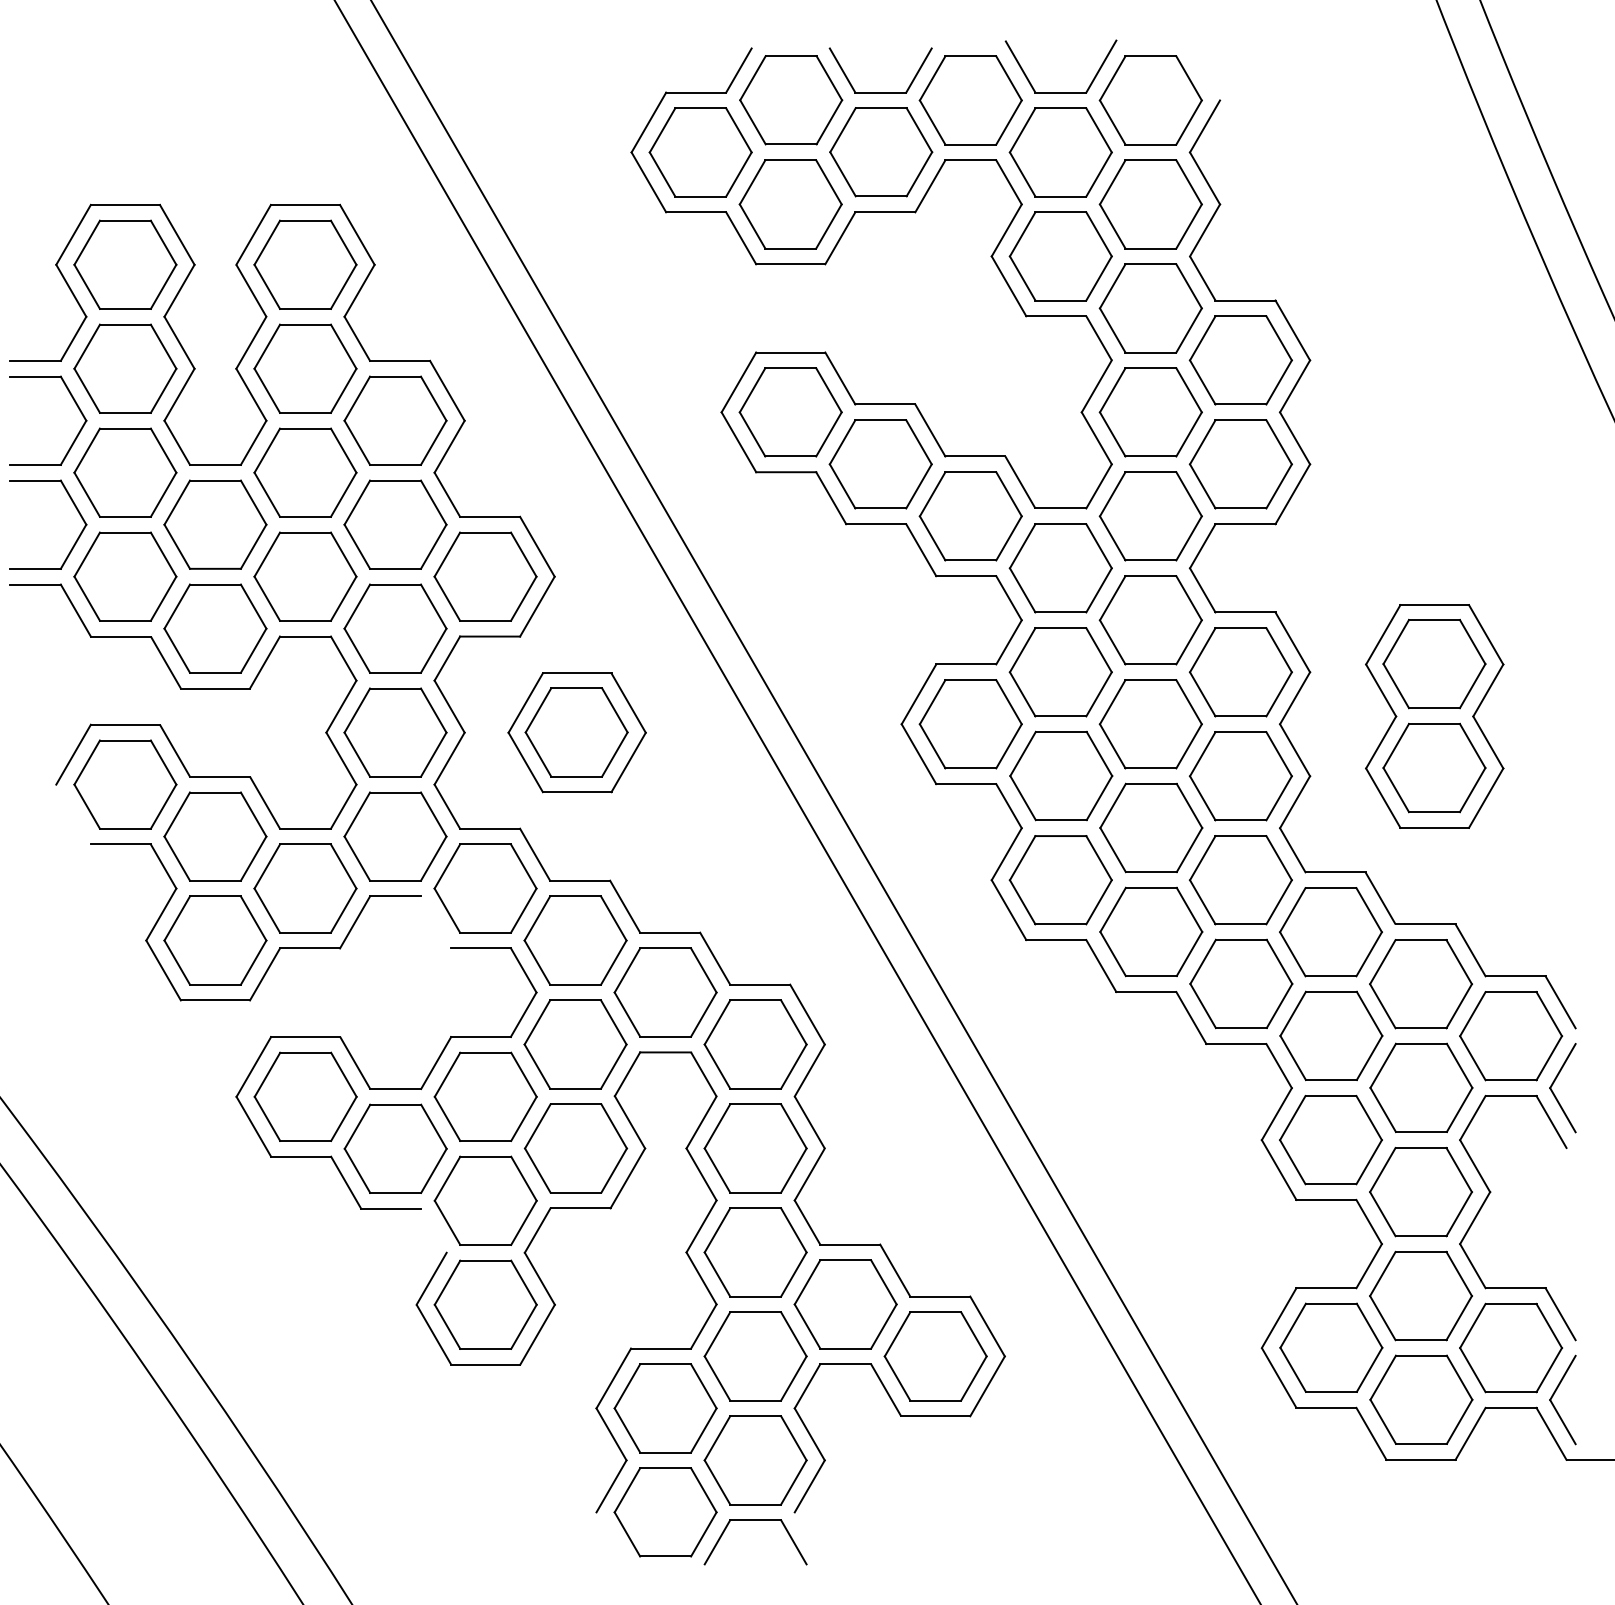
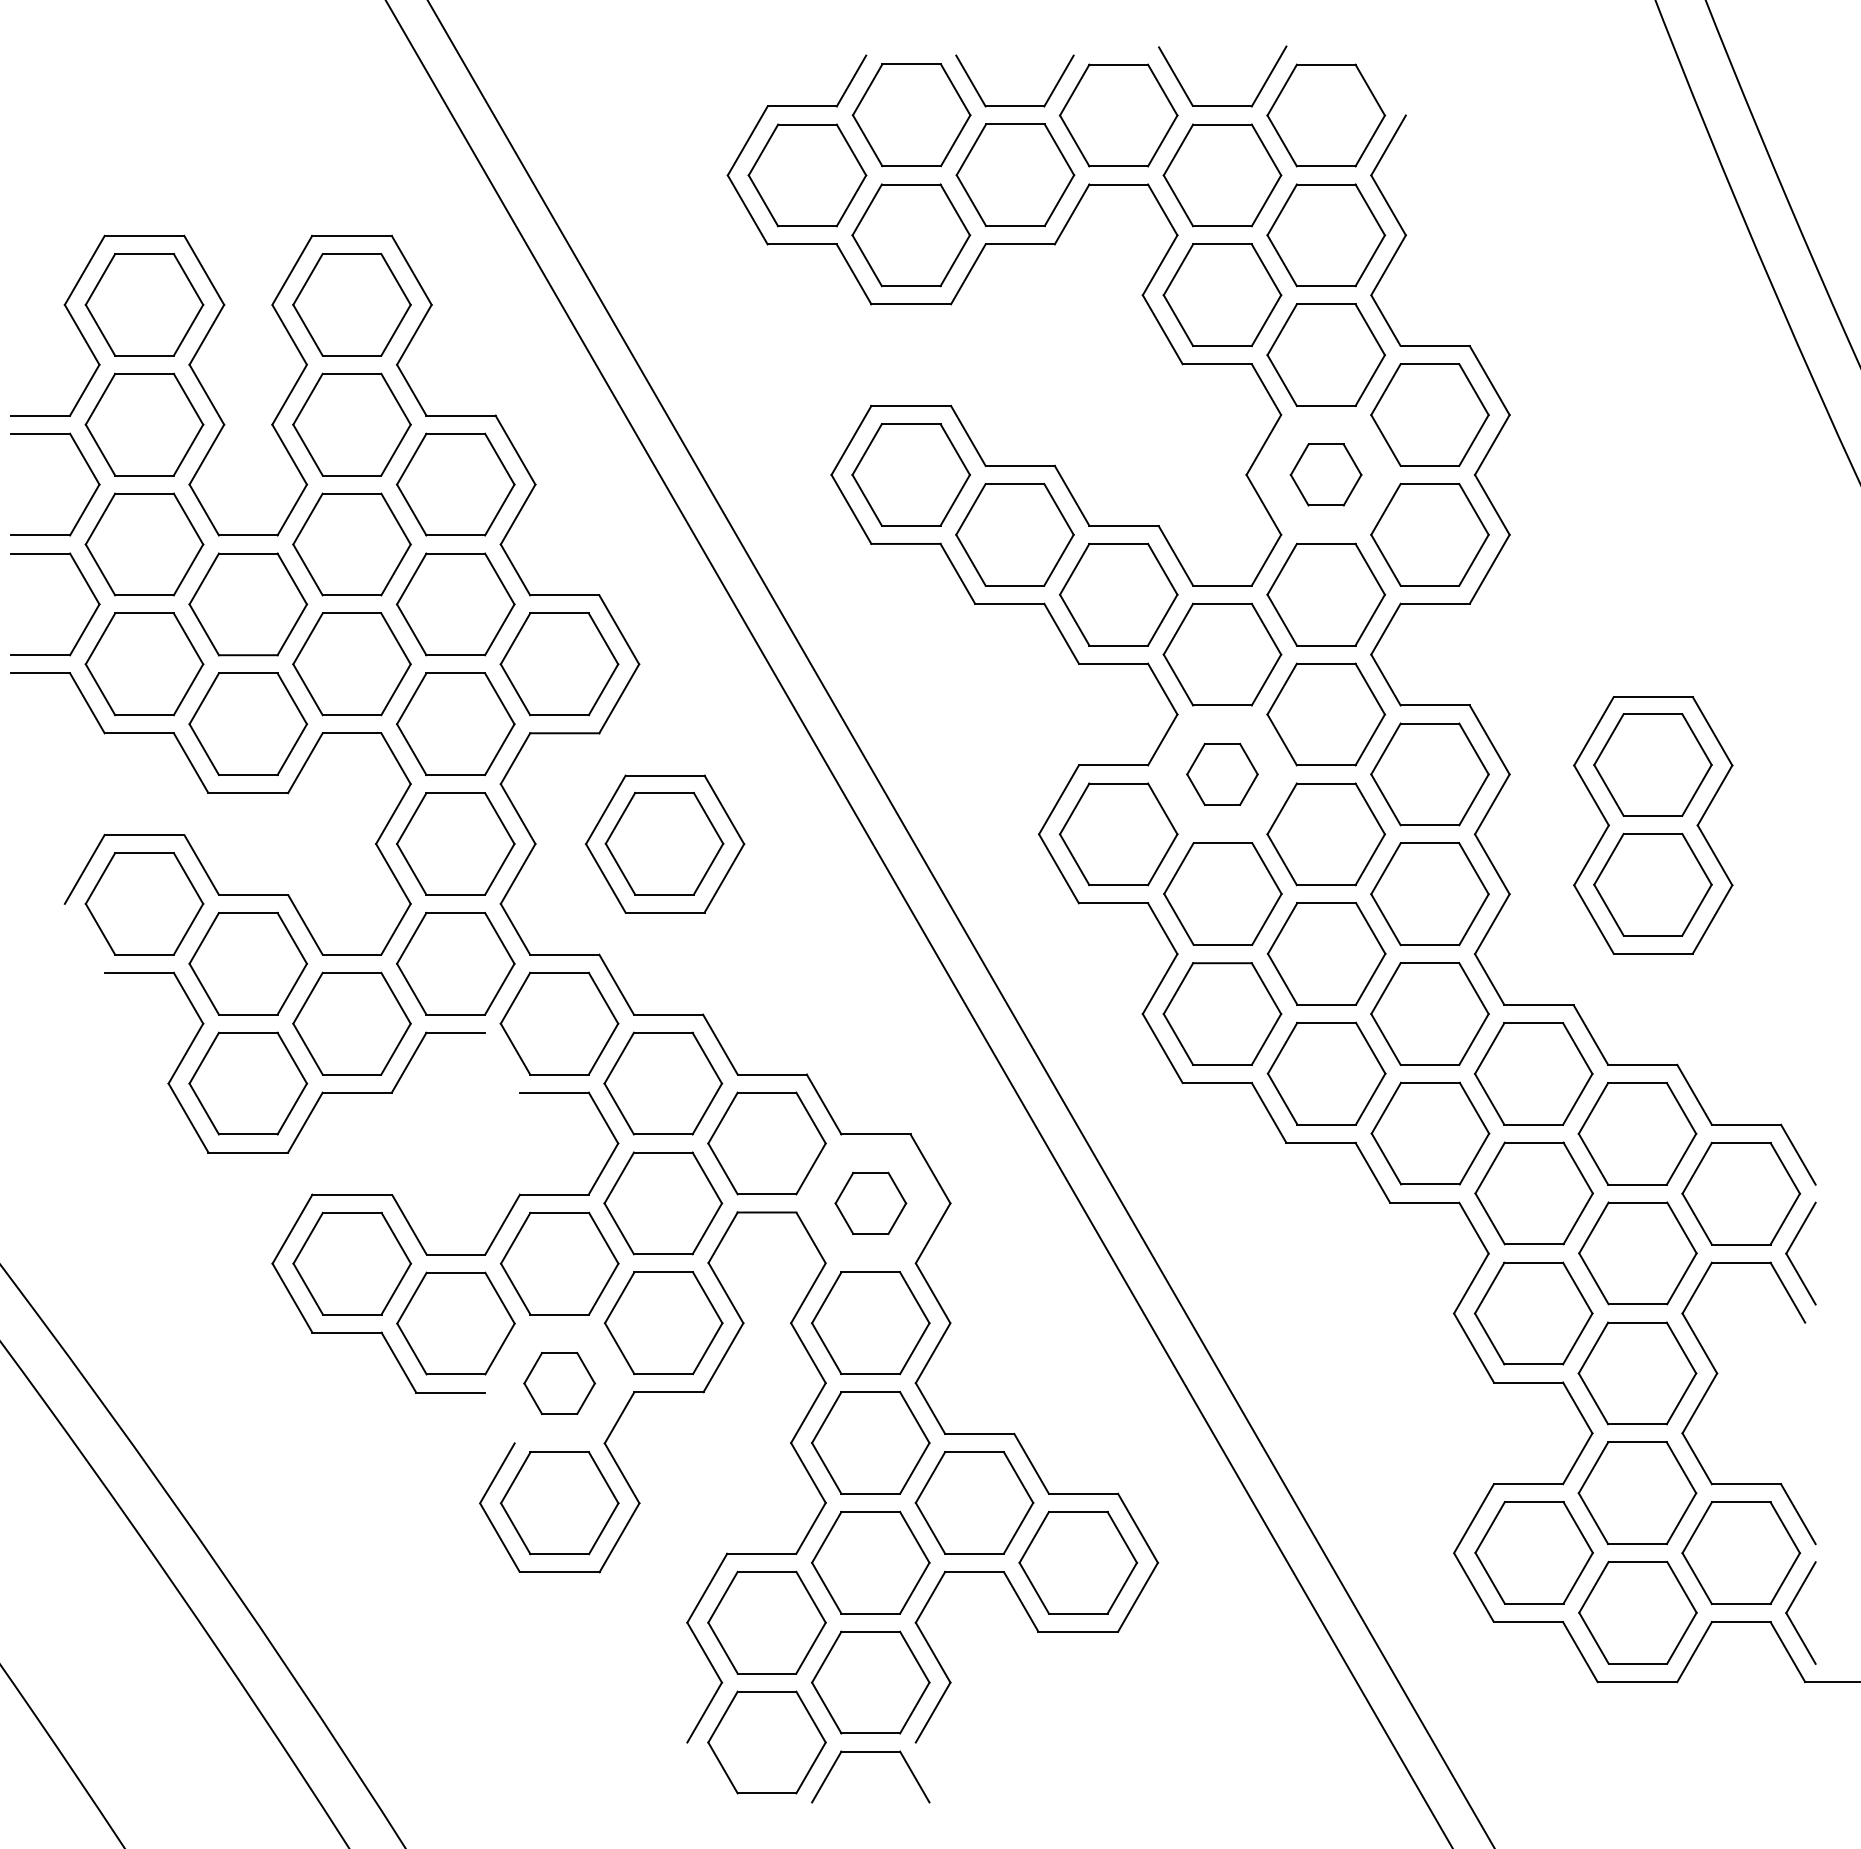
part: (1150, 411) -> (1325, 474), size x0.6
part: (1060, 672) -> (1222, 774), size x0.6
part: (755, 1044) -> (870, 1203), size x0.6
part: (485, 1200) -> (559, 1383), size x0.6

